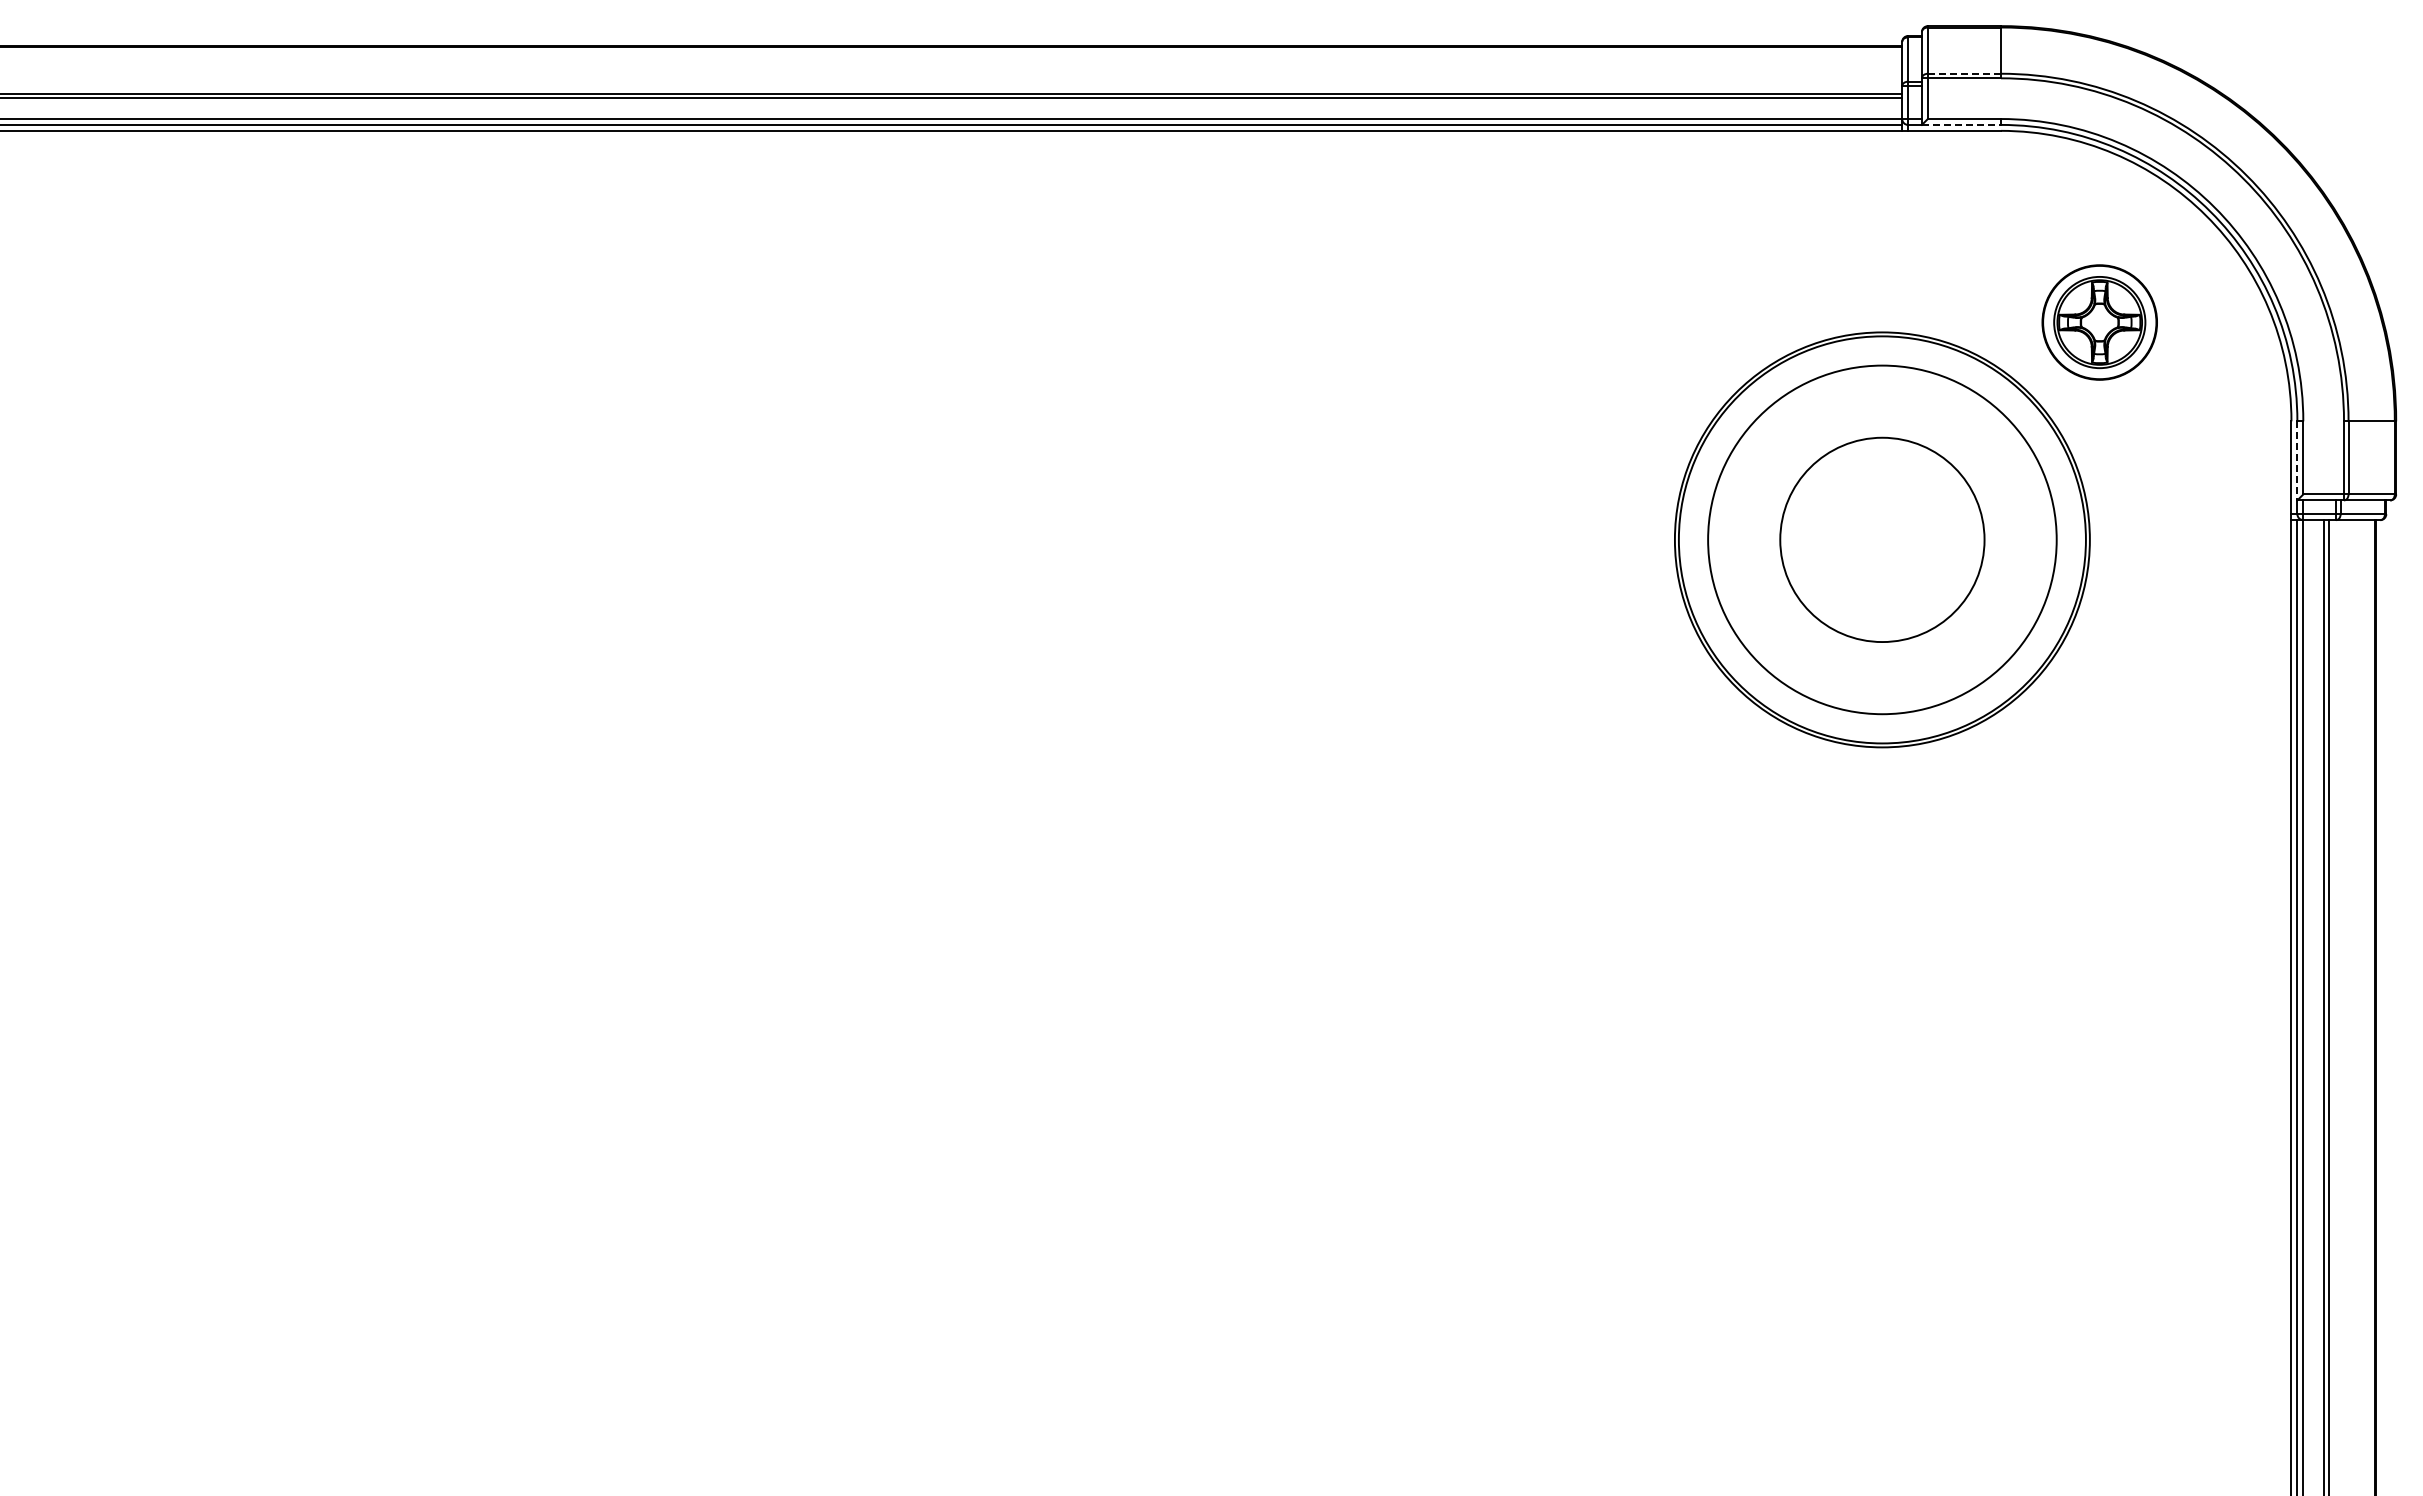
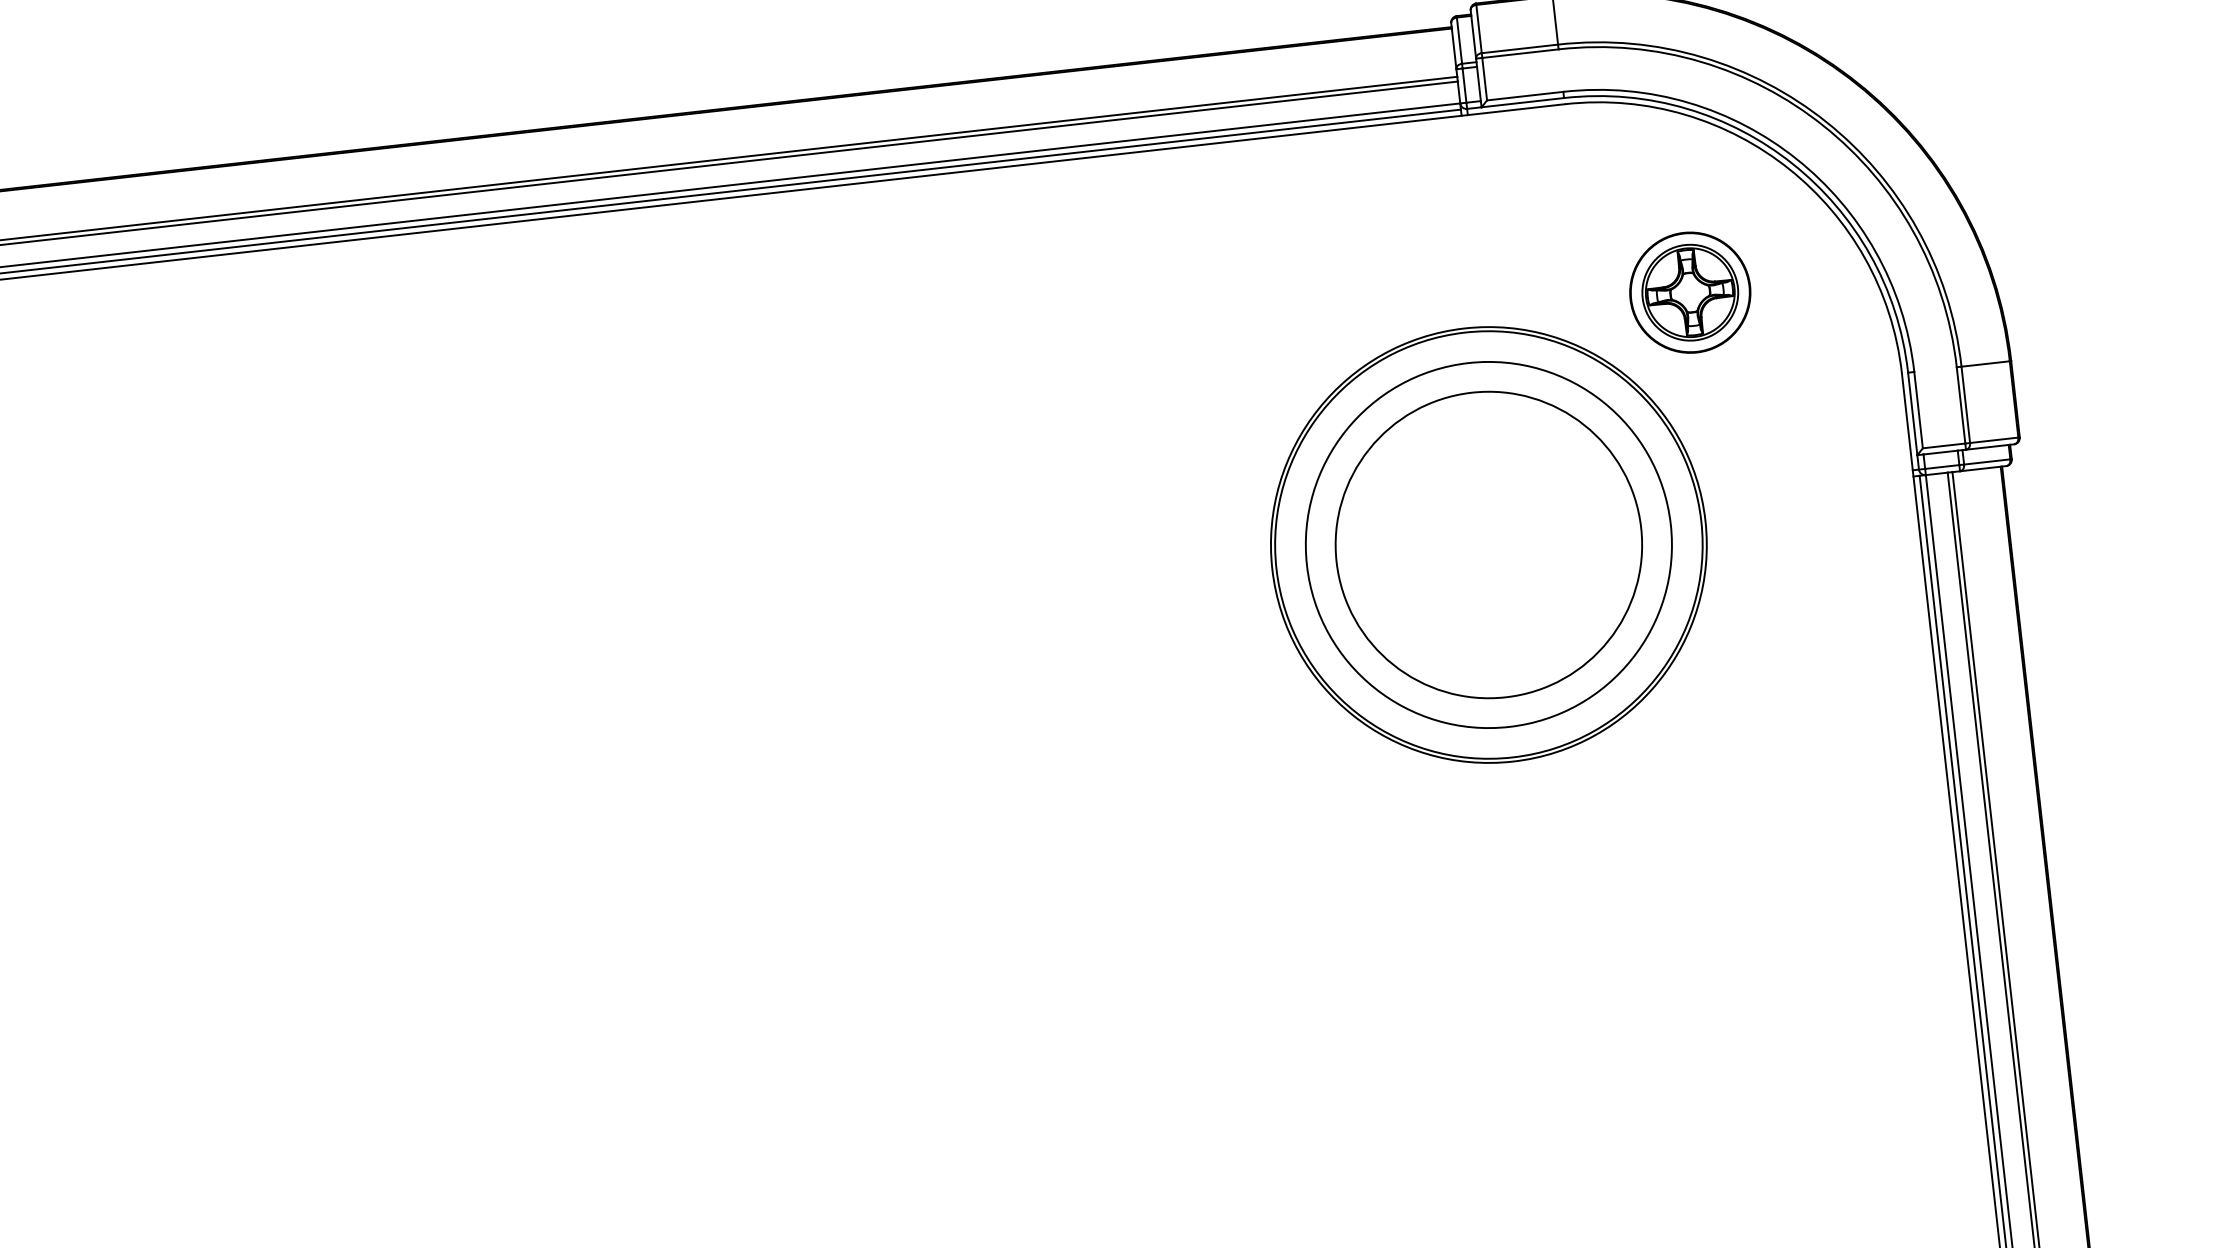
line: (1964, 73) -> (1519, 48), dashed -> solid
line: (1961, 124) -> (1522, 102), dashed -> solid
line: (2297, 460) -> (1912, 413), dashed -> solid
circle: (1882, 539) -> (1488, 544), size x1.43

